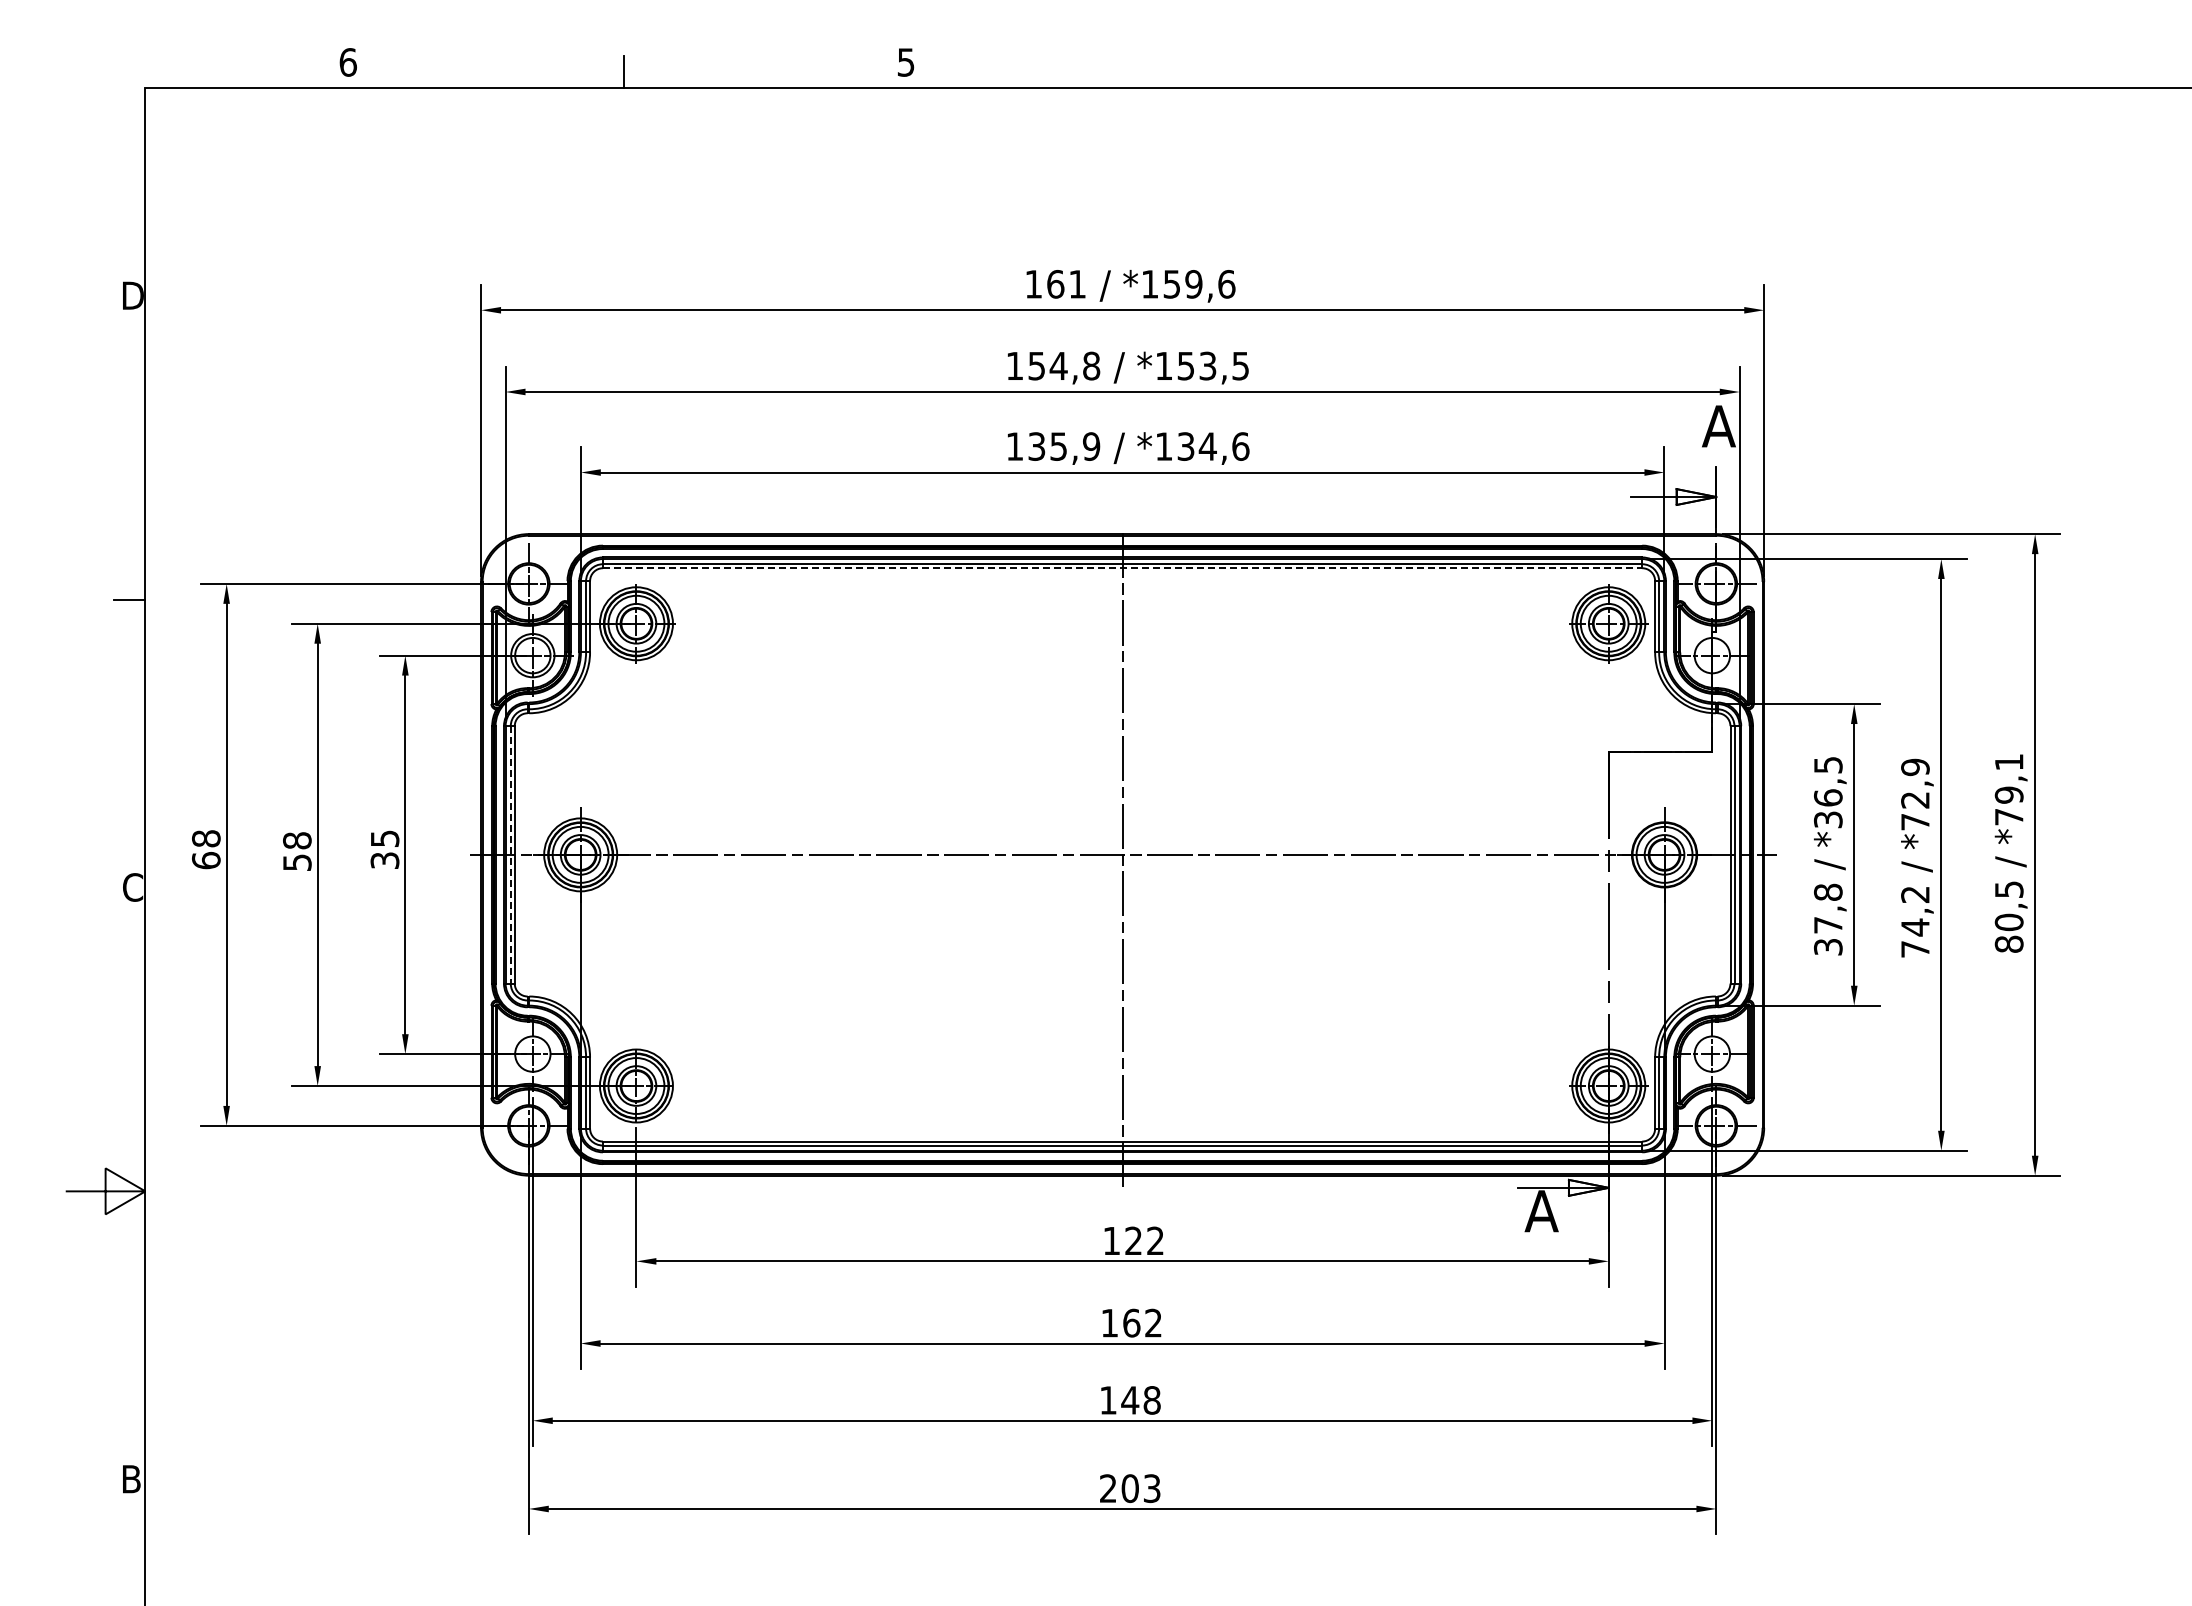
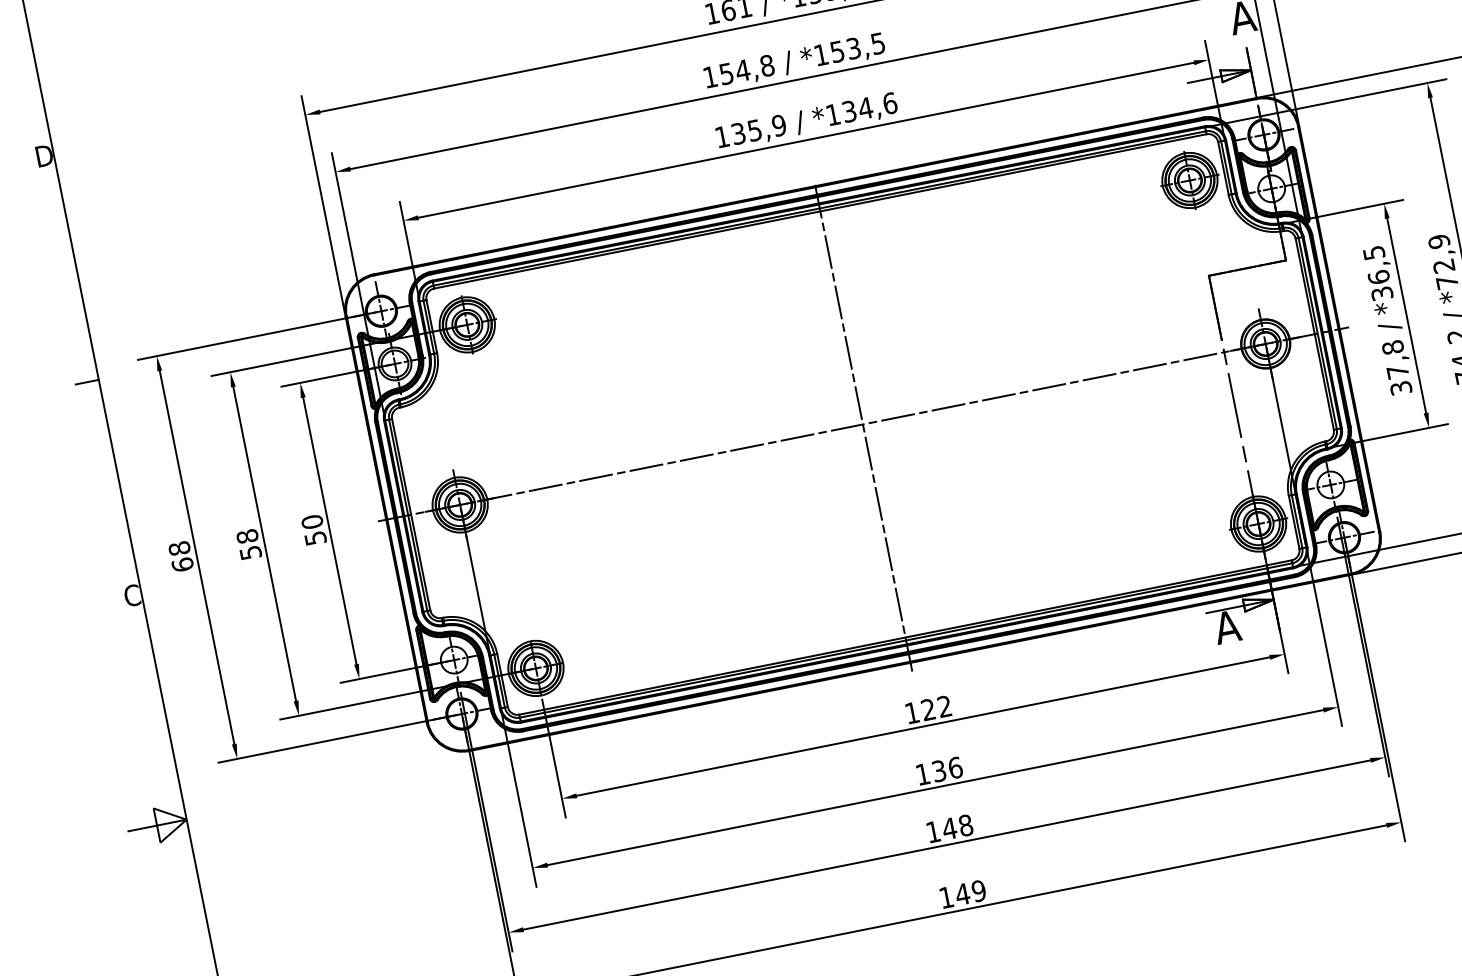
line: (1122, 568) -> (820, 211), dashed -> solid
text: (384, 849) -> (313, 530), 35 -> 50
line: (510, 854) -> (407, 515), dashed -> solid
text: (1142, 1322) -> (947, 769), 162 -> 136
text: (1130, 1488) -> (962, 894), 203 -> 149

